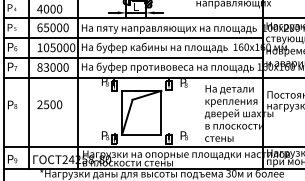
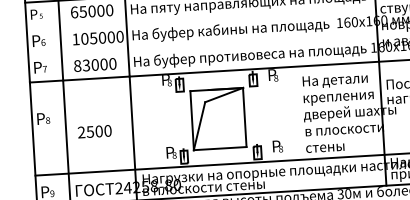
line: (133, 38) -> (201, 19), removed
line: (133, 57) -> (203, 45), removed
text: (49, 104) -> (94, 131), moved

